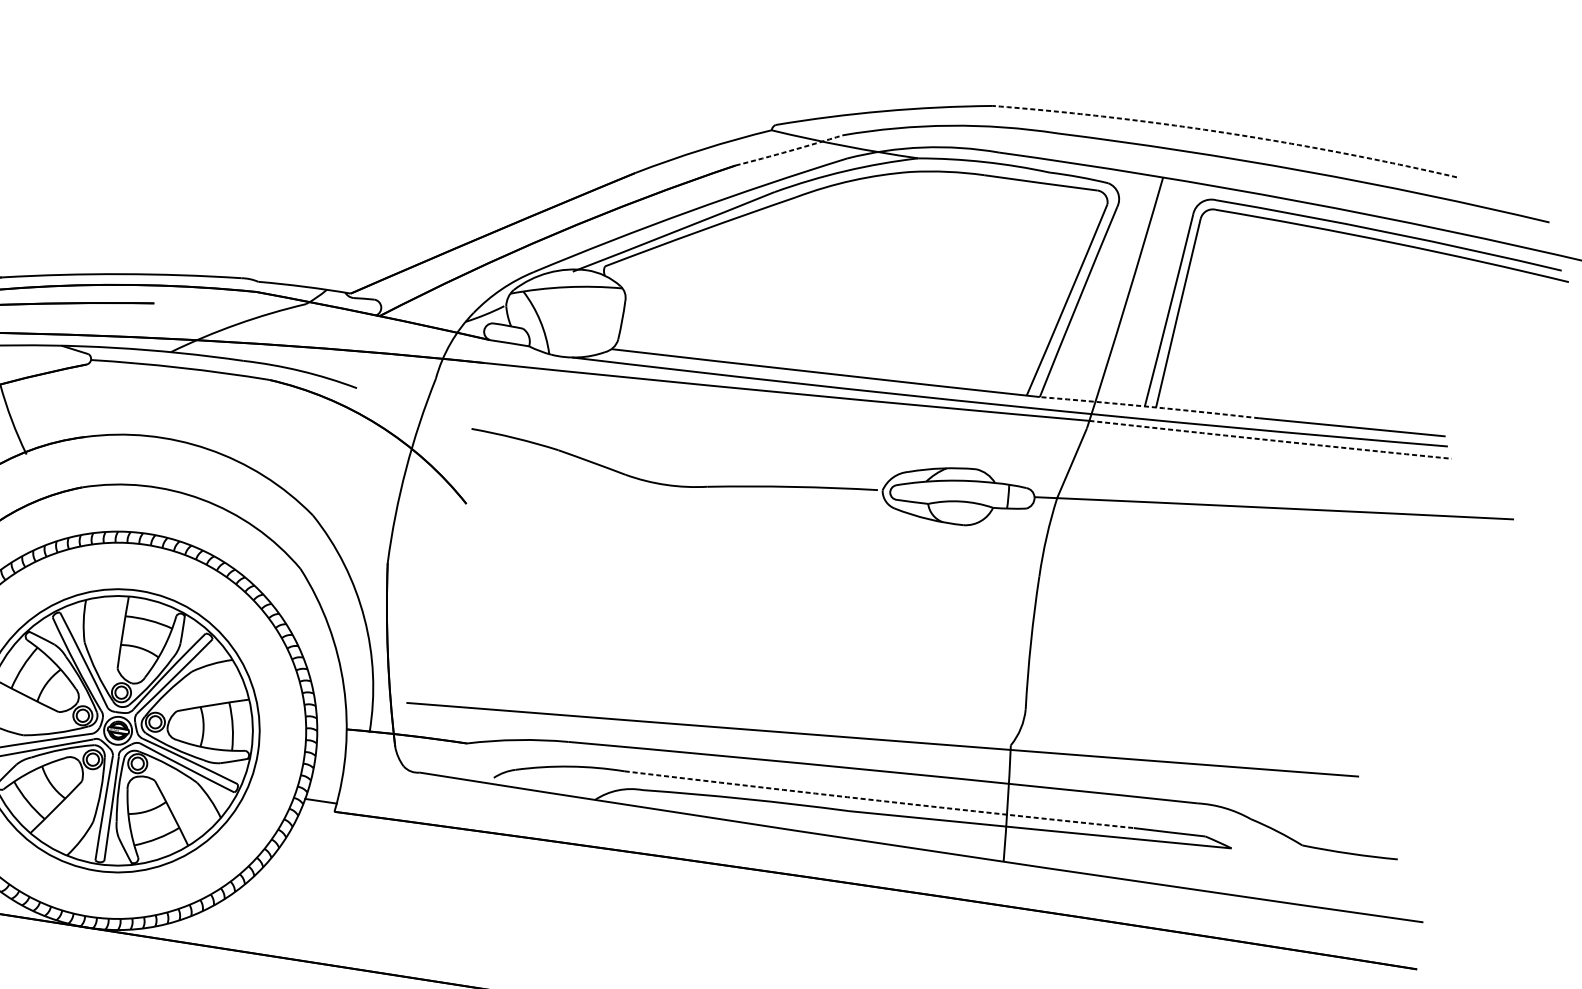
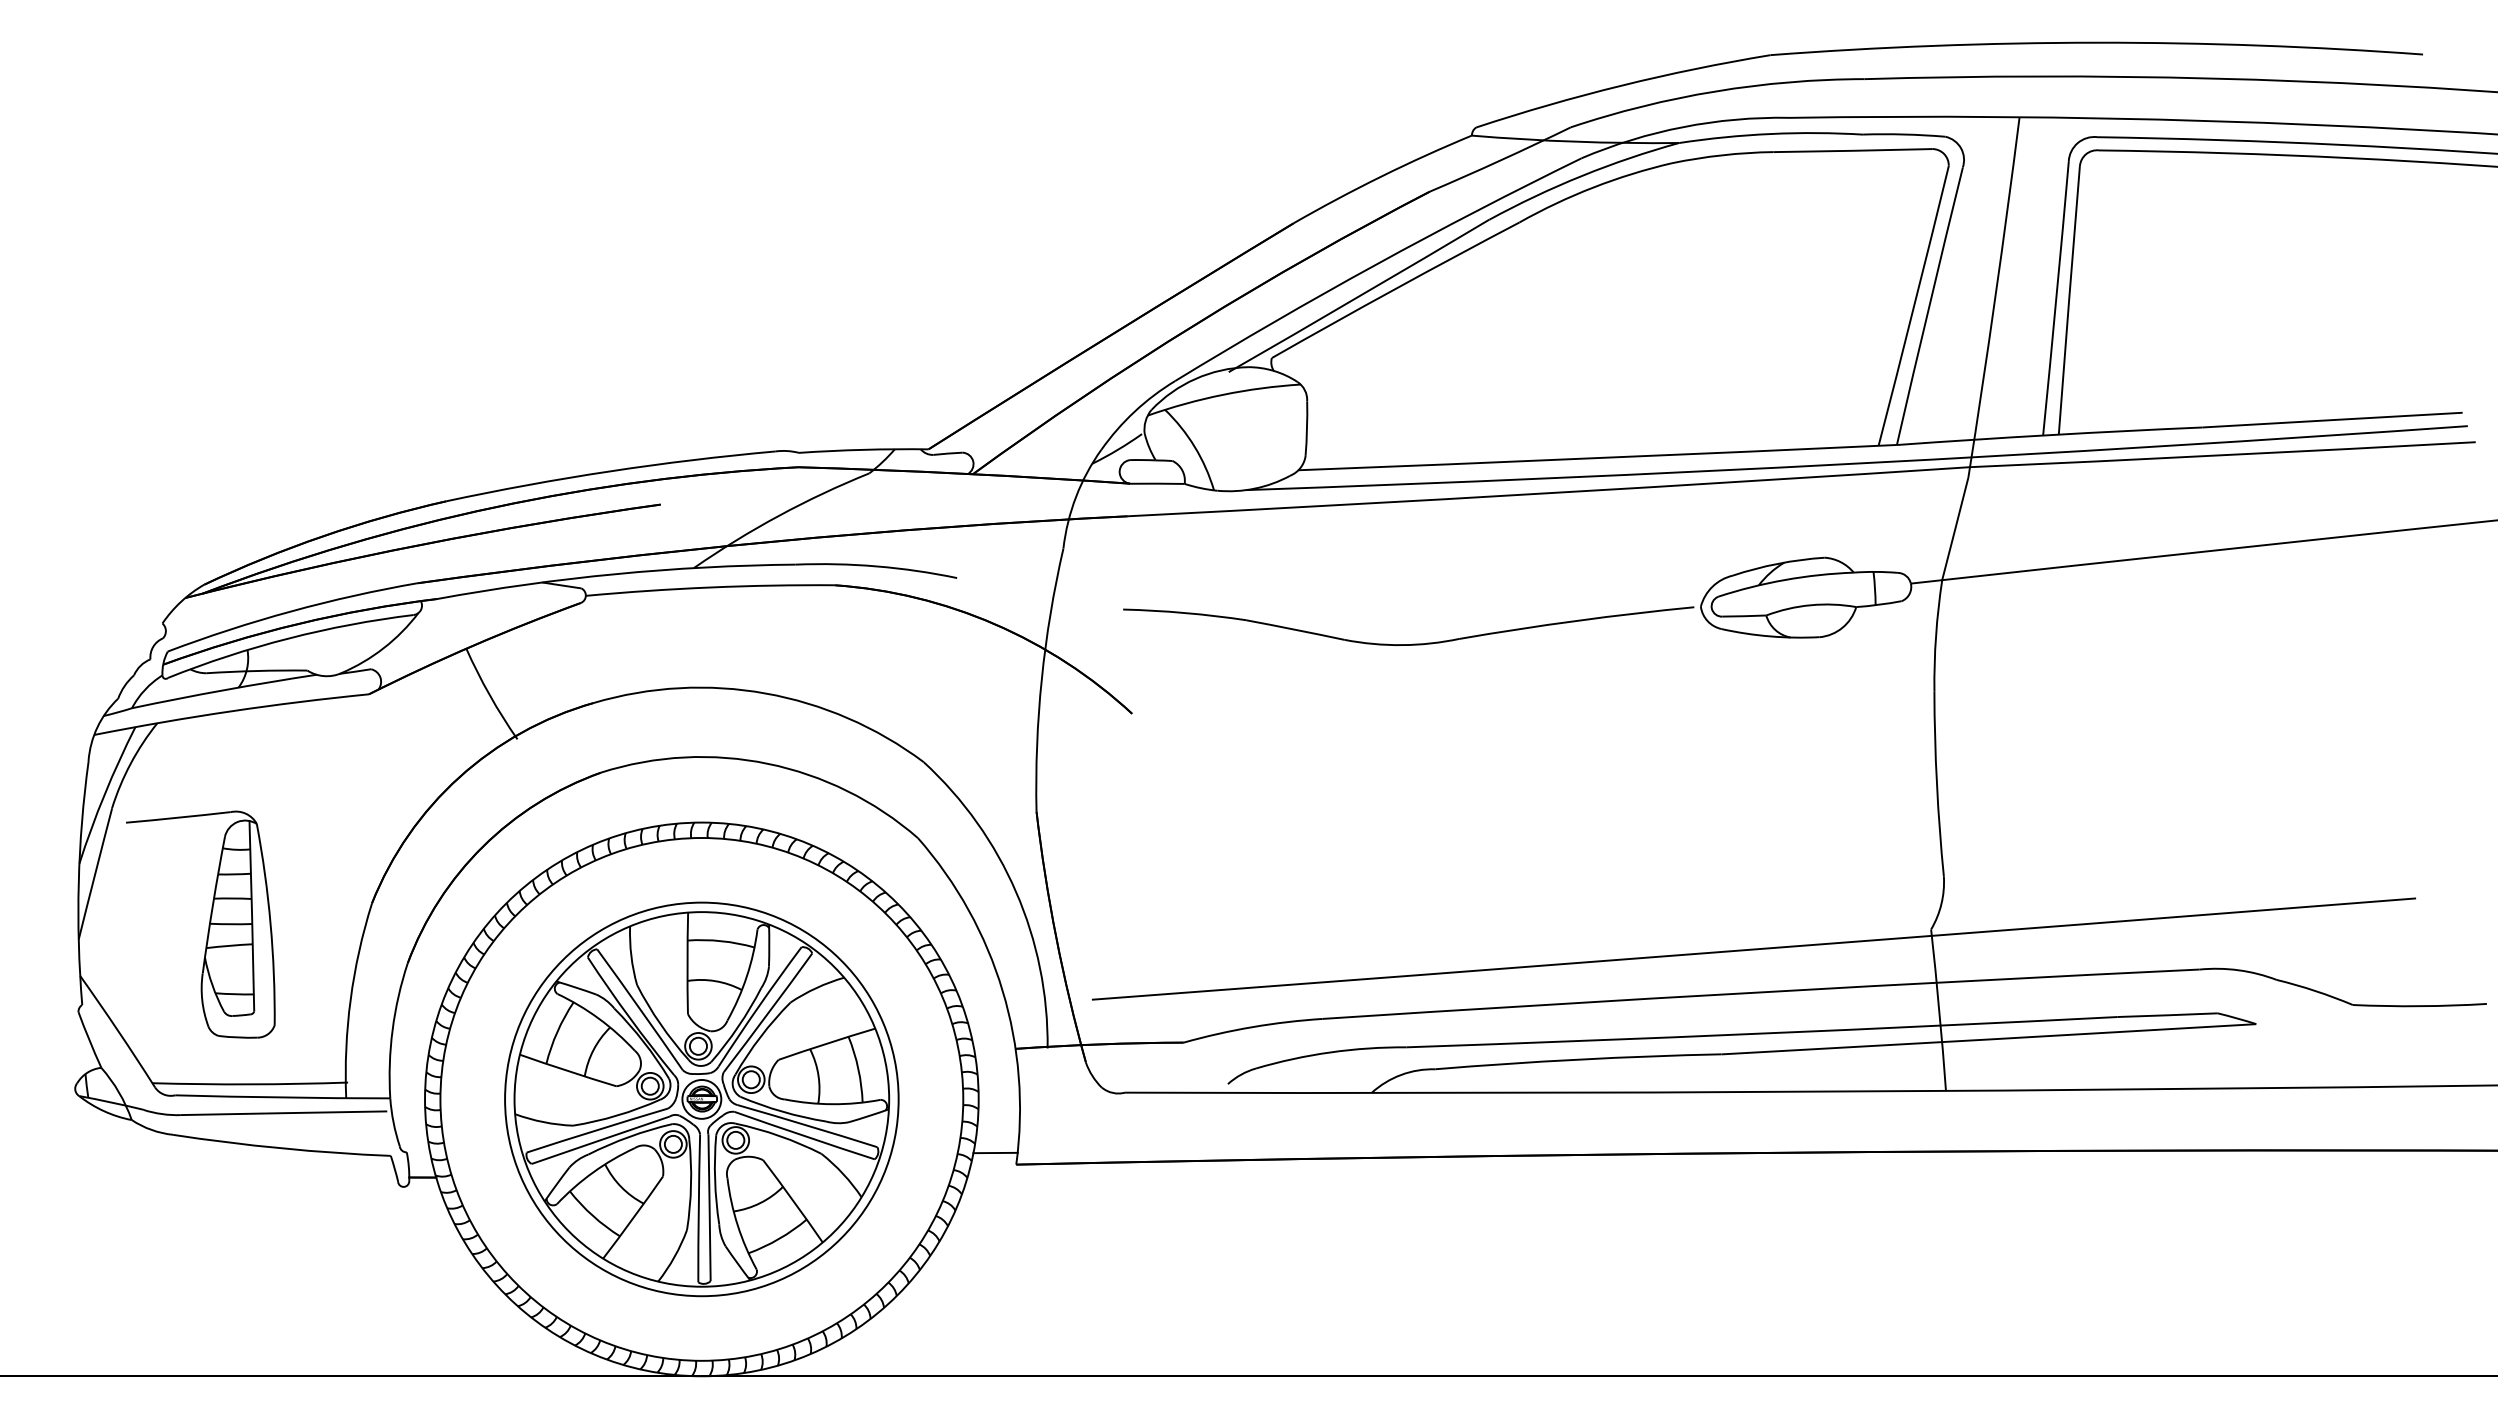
arc: (1226, 132) -> (2096, 42), dashed -> solid
arc: (789, 151) -> (1500, 160), dashed -> solid
arc: (1149, 407) -> (2049, 435), dashed -> solid
arc: (1270, 440) -> (2222, 455), dashed -> solid
arc: (879, 800) -> (1762, 1033), dashed -> solid

